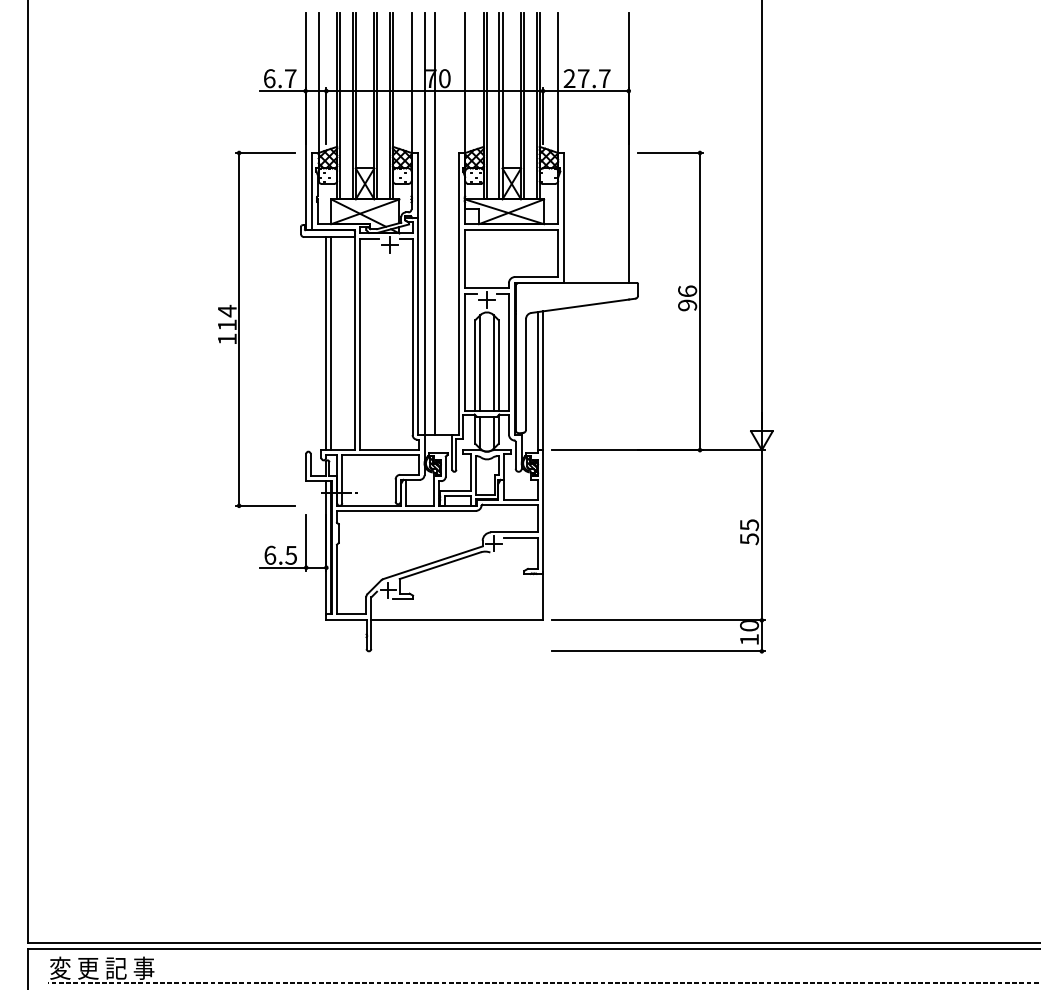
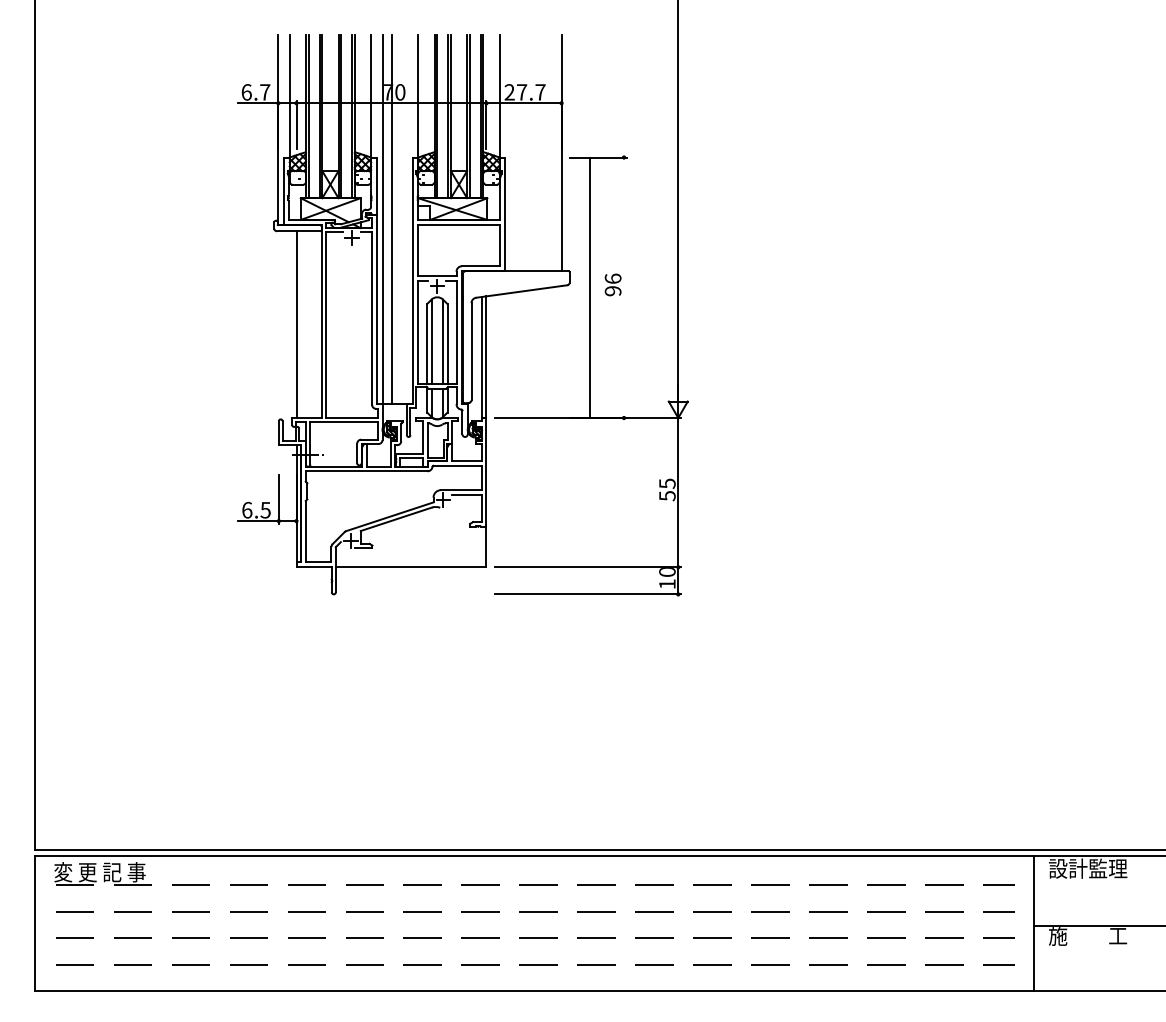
line: (700, 301) -> (590, 287), moved
part: (239, 328) -> (220, 311), removed
line: (330, 343) -> (300, 324), removed

